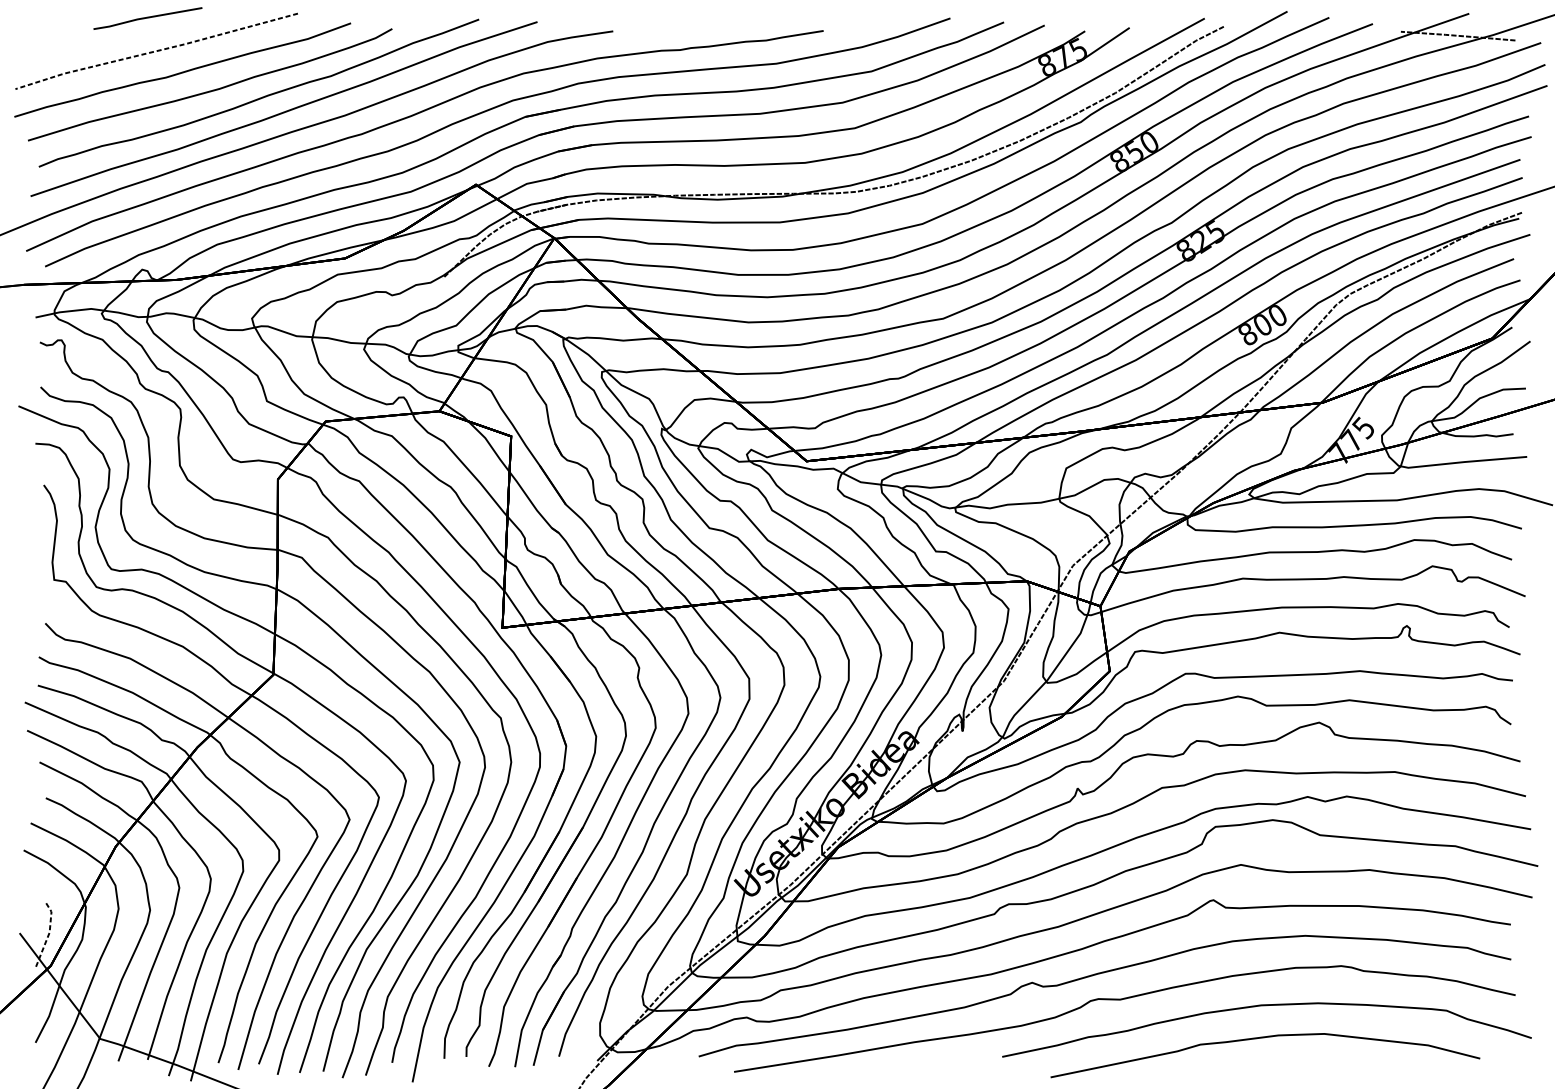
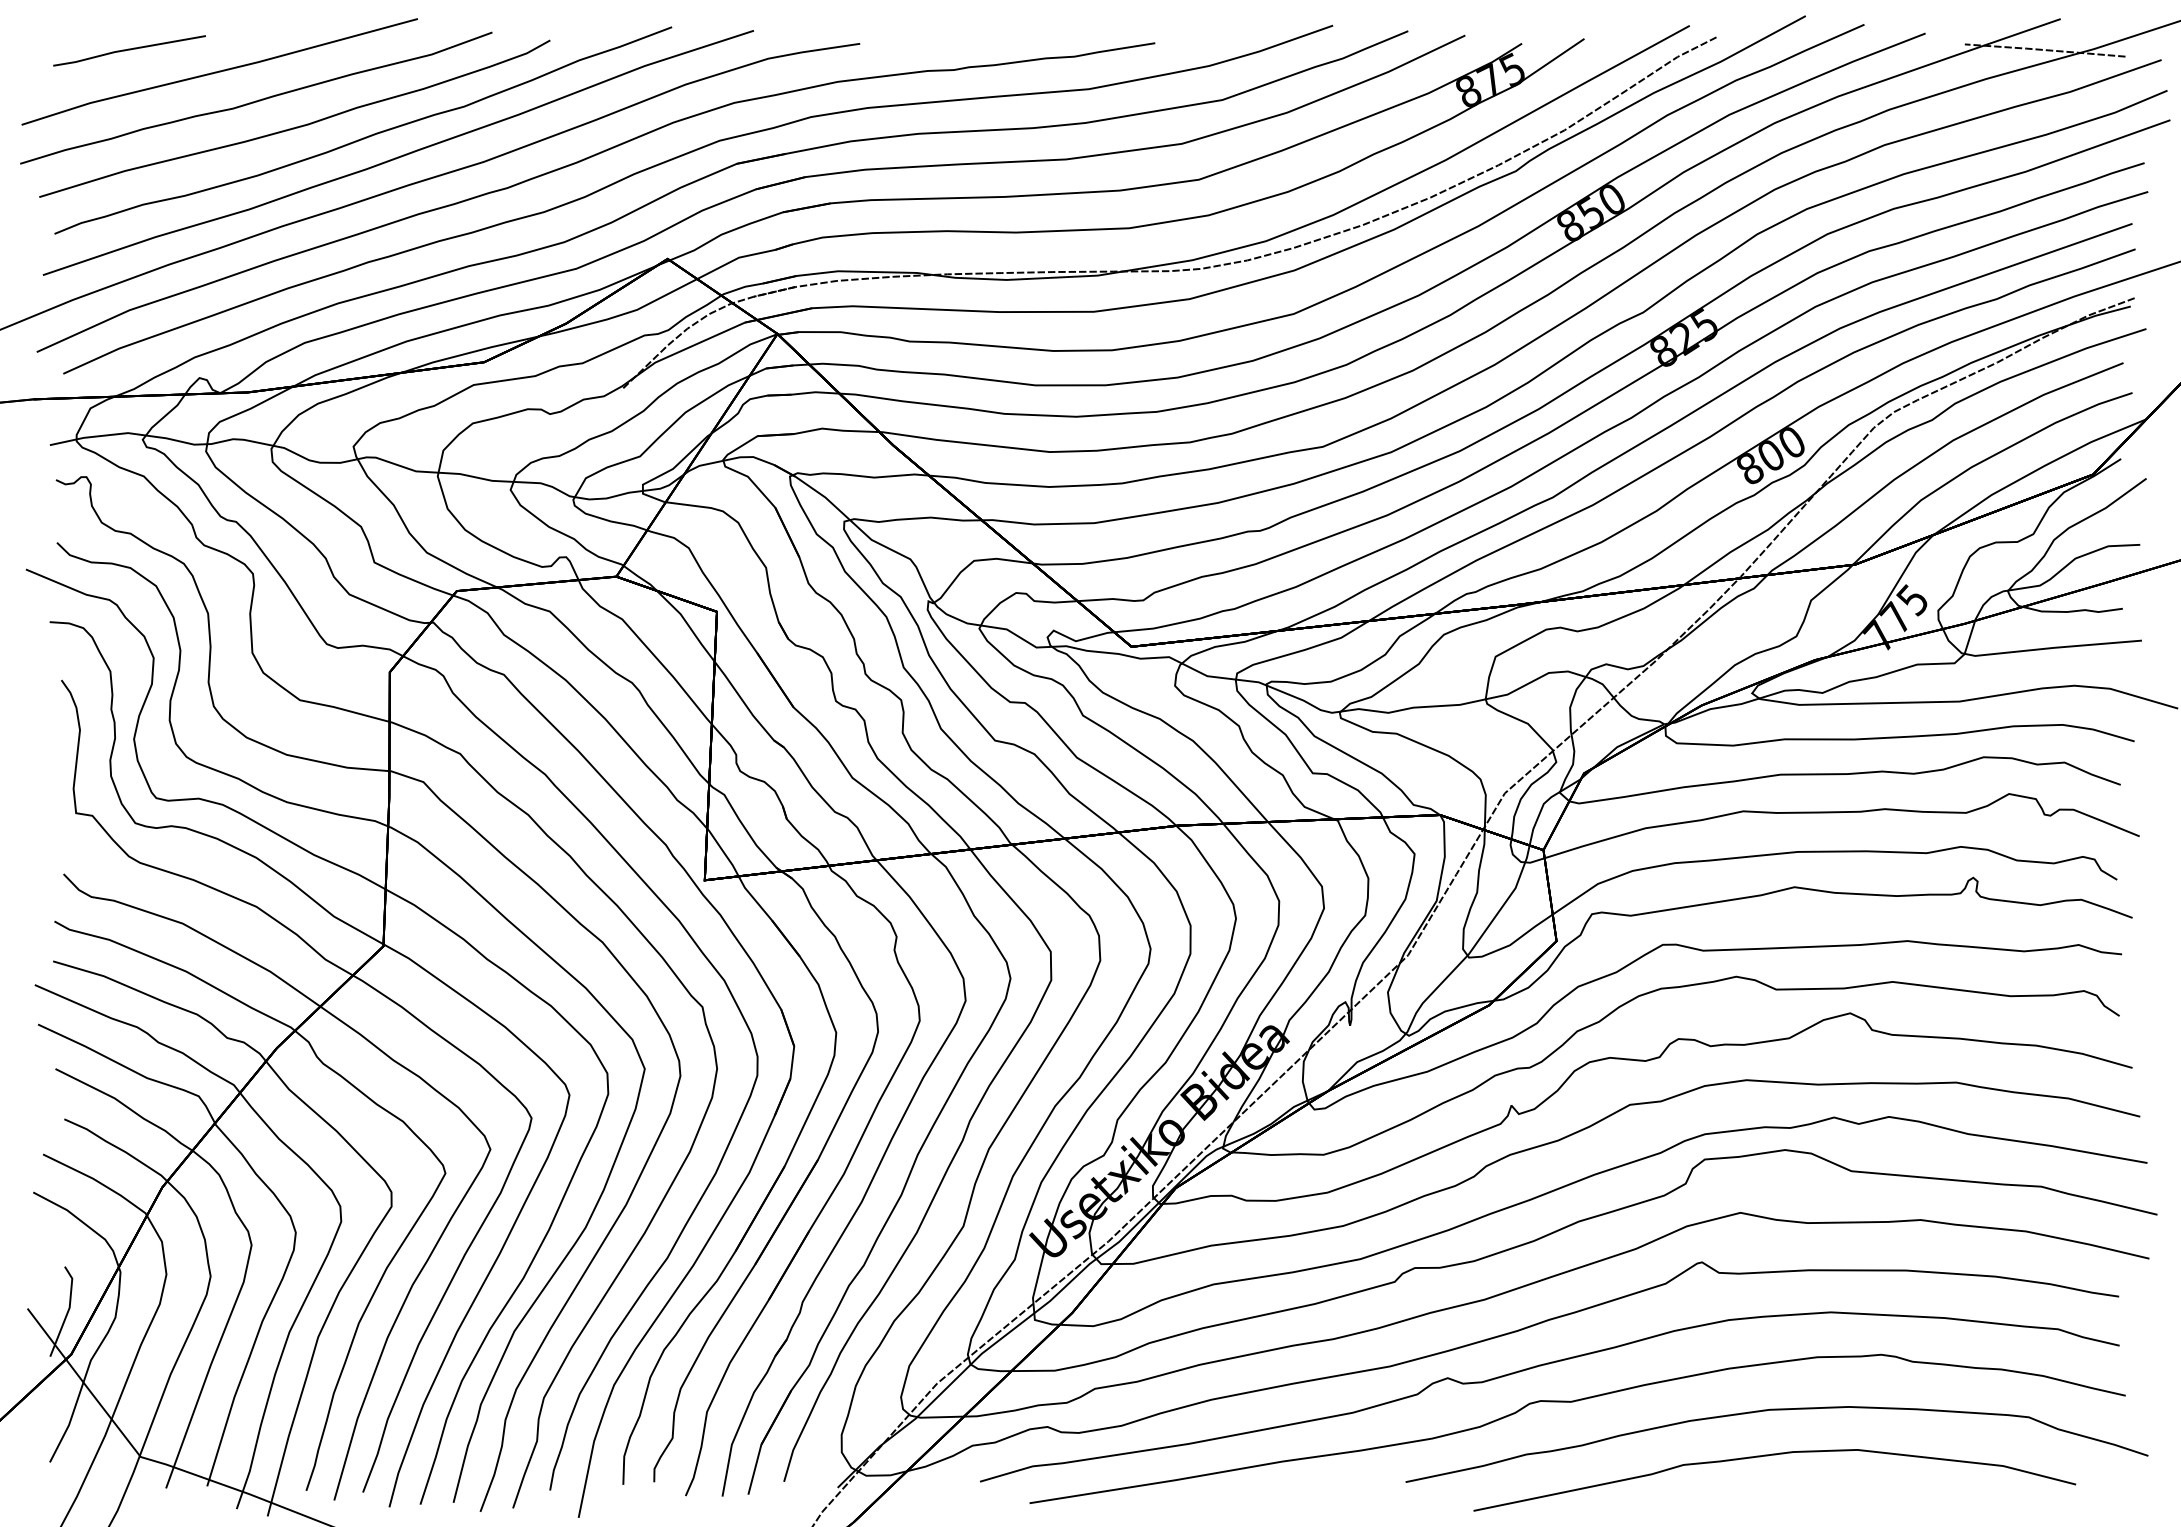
line: (147, 18) -> (129, 50), moved
line: (156, 51) -> (219, 71), dashed -> solid
line: (48, 934) -> (68, 1310), dashed -> solid

